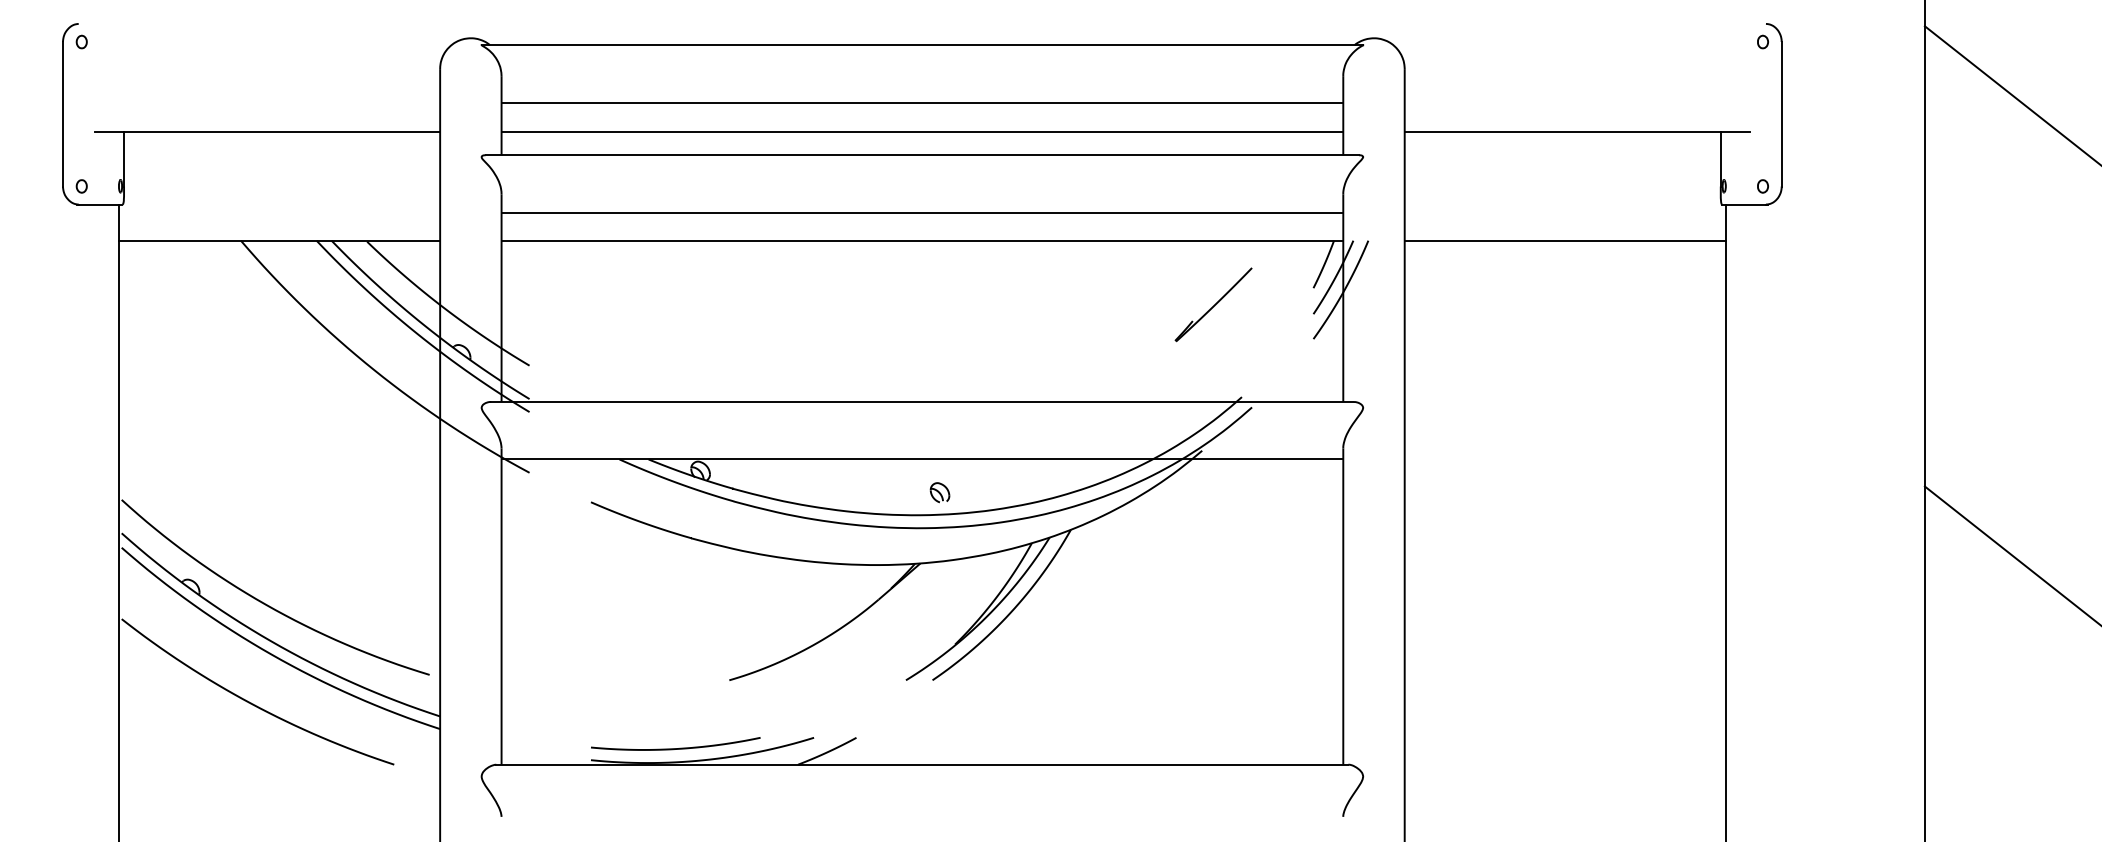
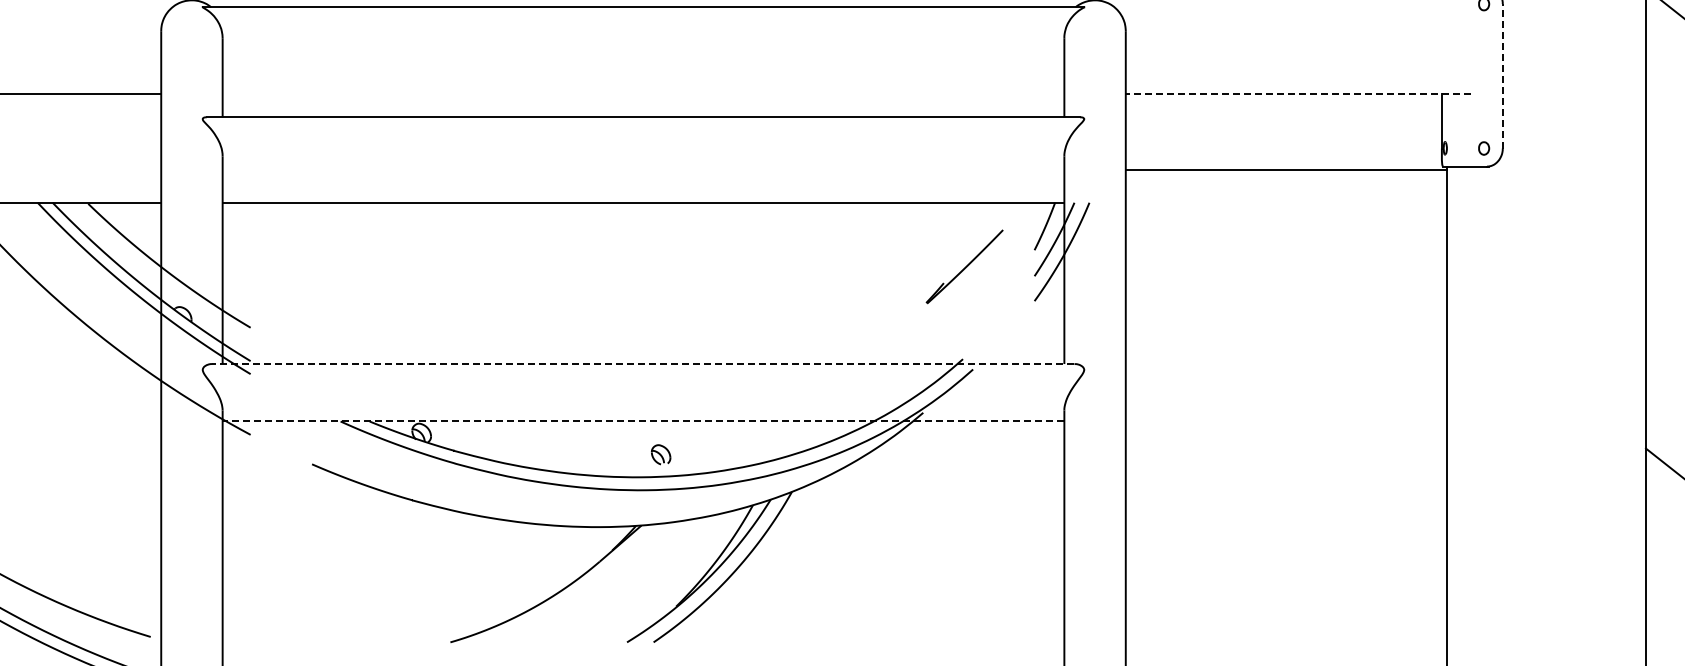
line: (922, 102) -> (643, 64), removed
line: (1781, 113) -> (1502, 75), solid -> dashed
line: (922, 132) -> (643, 94), removed
line: (1576, 132) -> (1297, 94), solid -> dashed
line: (922, 212) -> (643, 174), removed
line: (1565, 240) -> (1286, 169), moved
part: (1213, 304) -> (964, 266), moved
line: (921, 401) -> (642, 363), solid -> dashed
line: (922, 459) -> (643, 421), solid -> dashed

